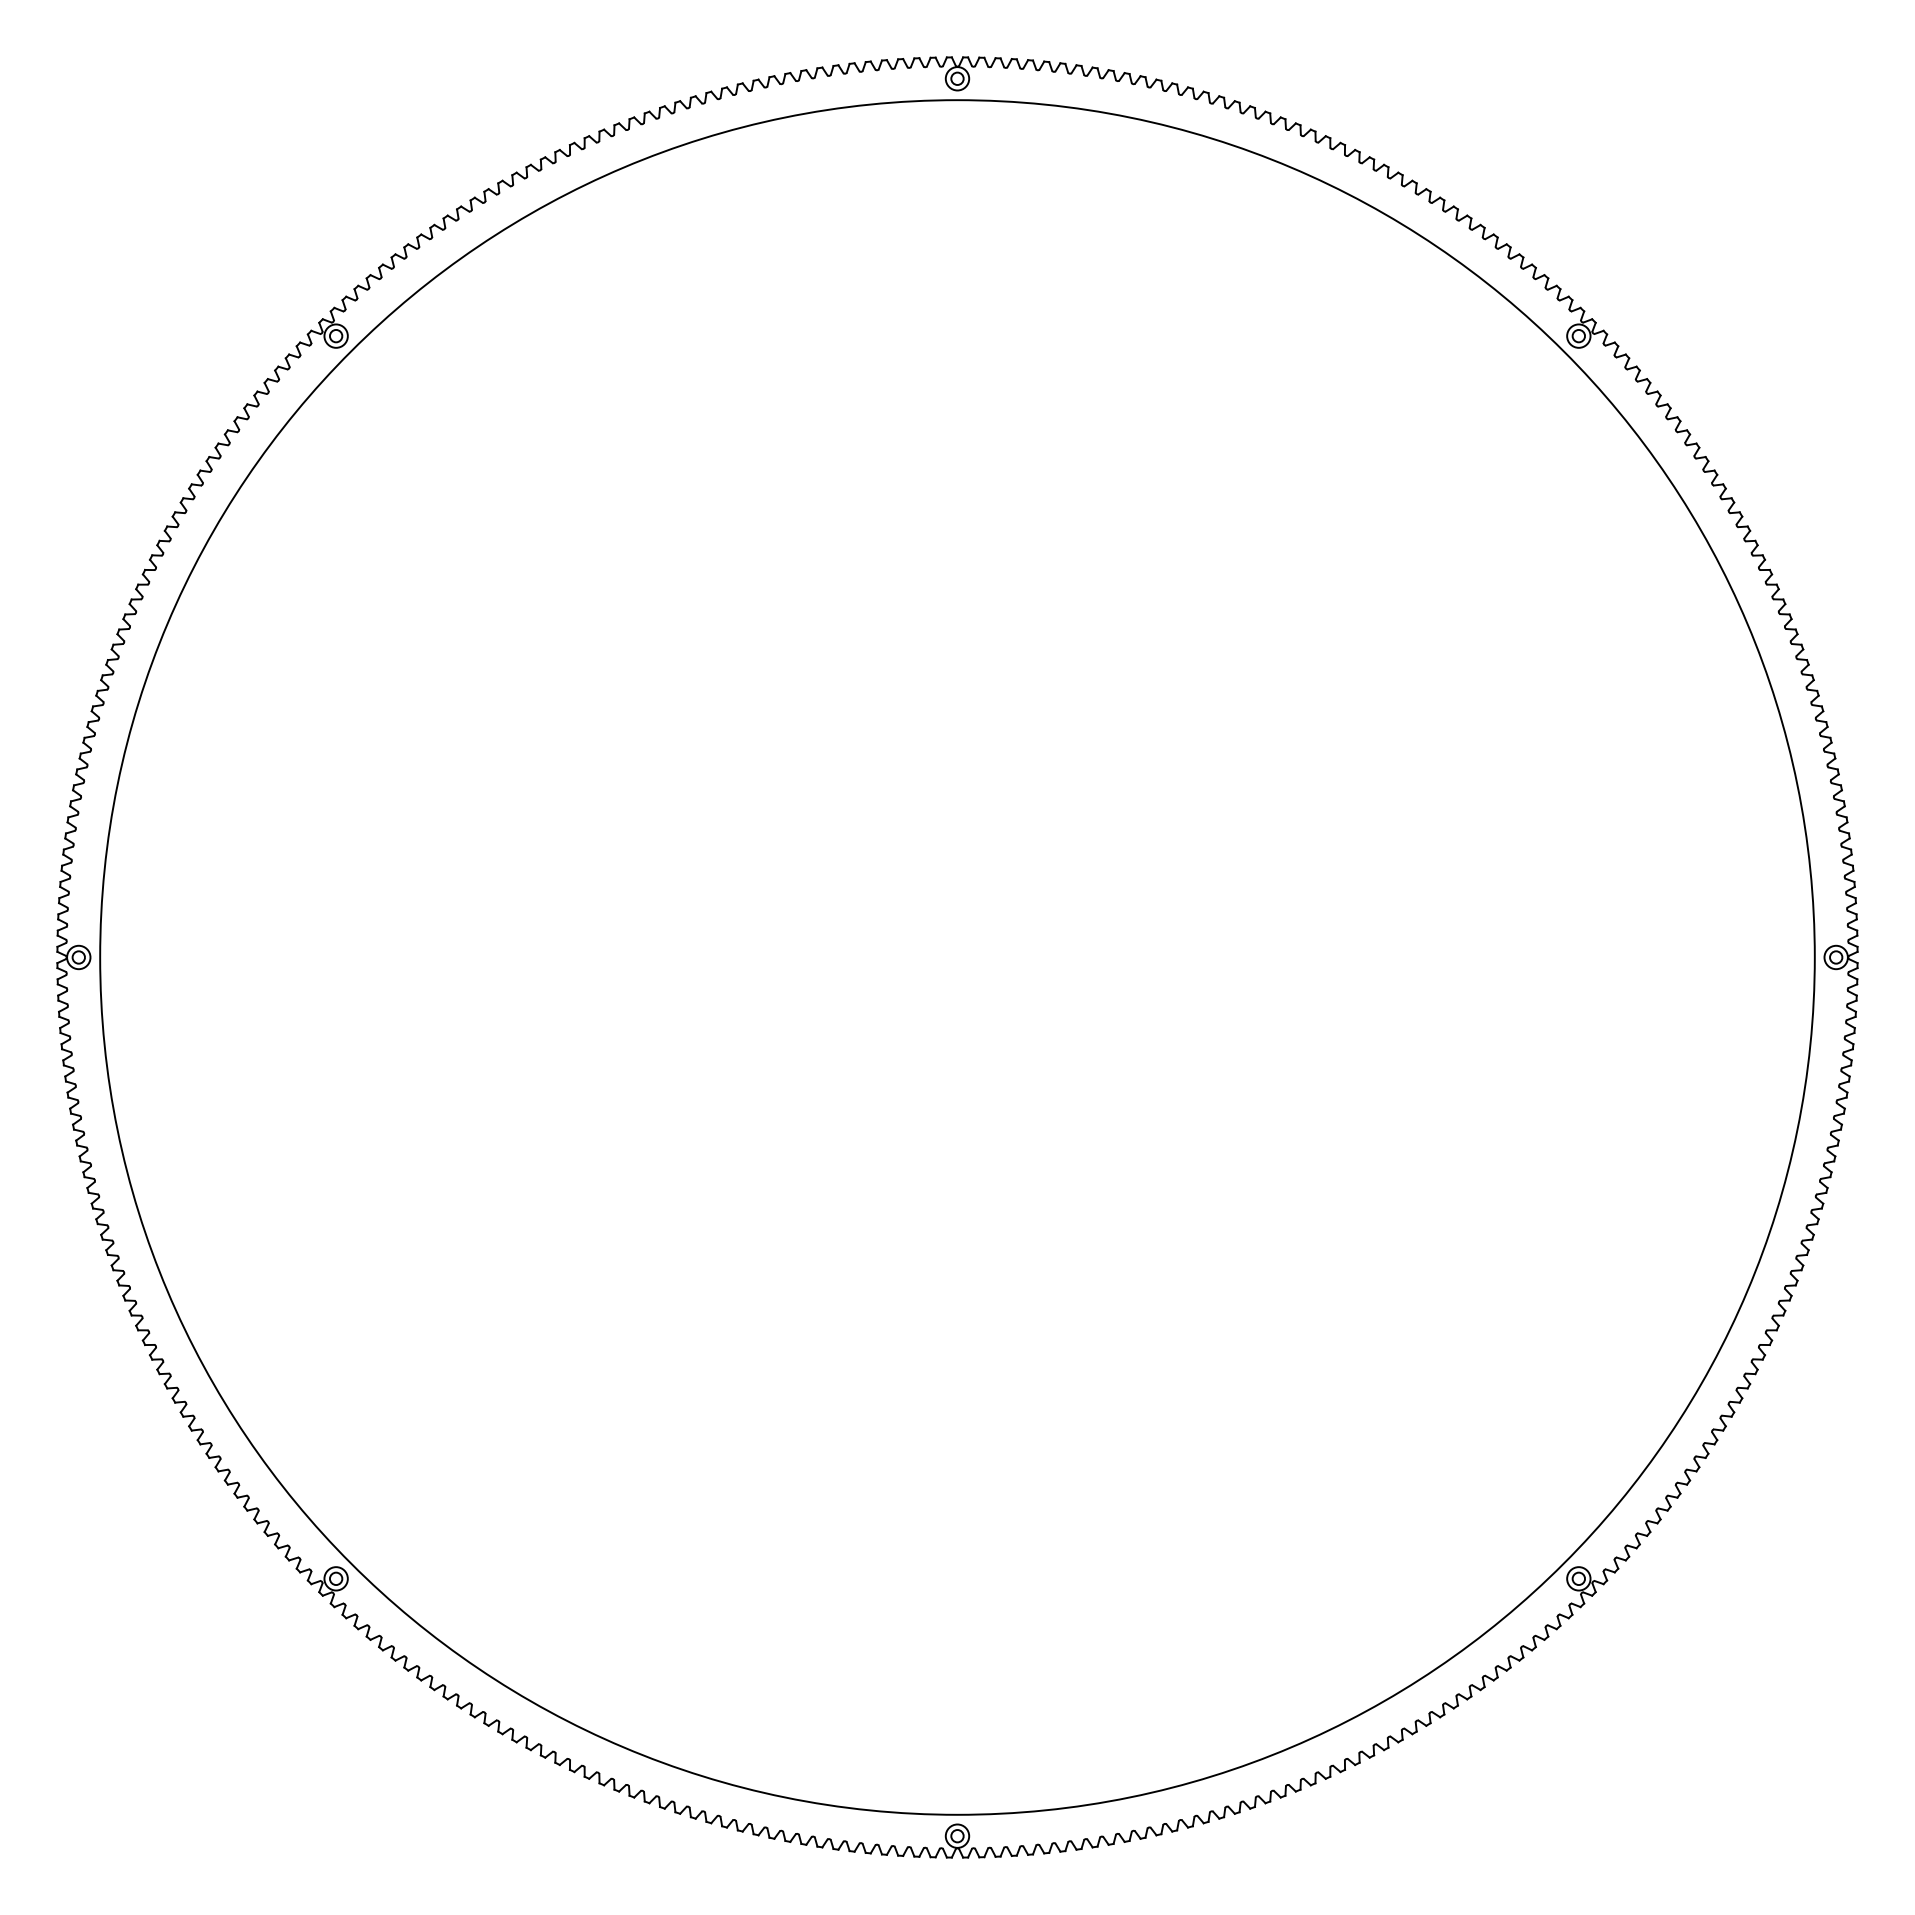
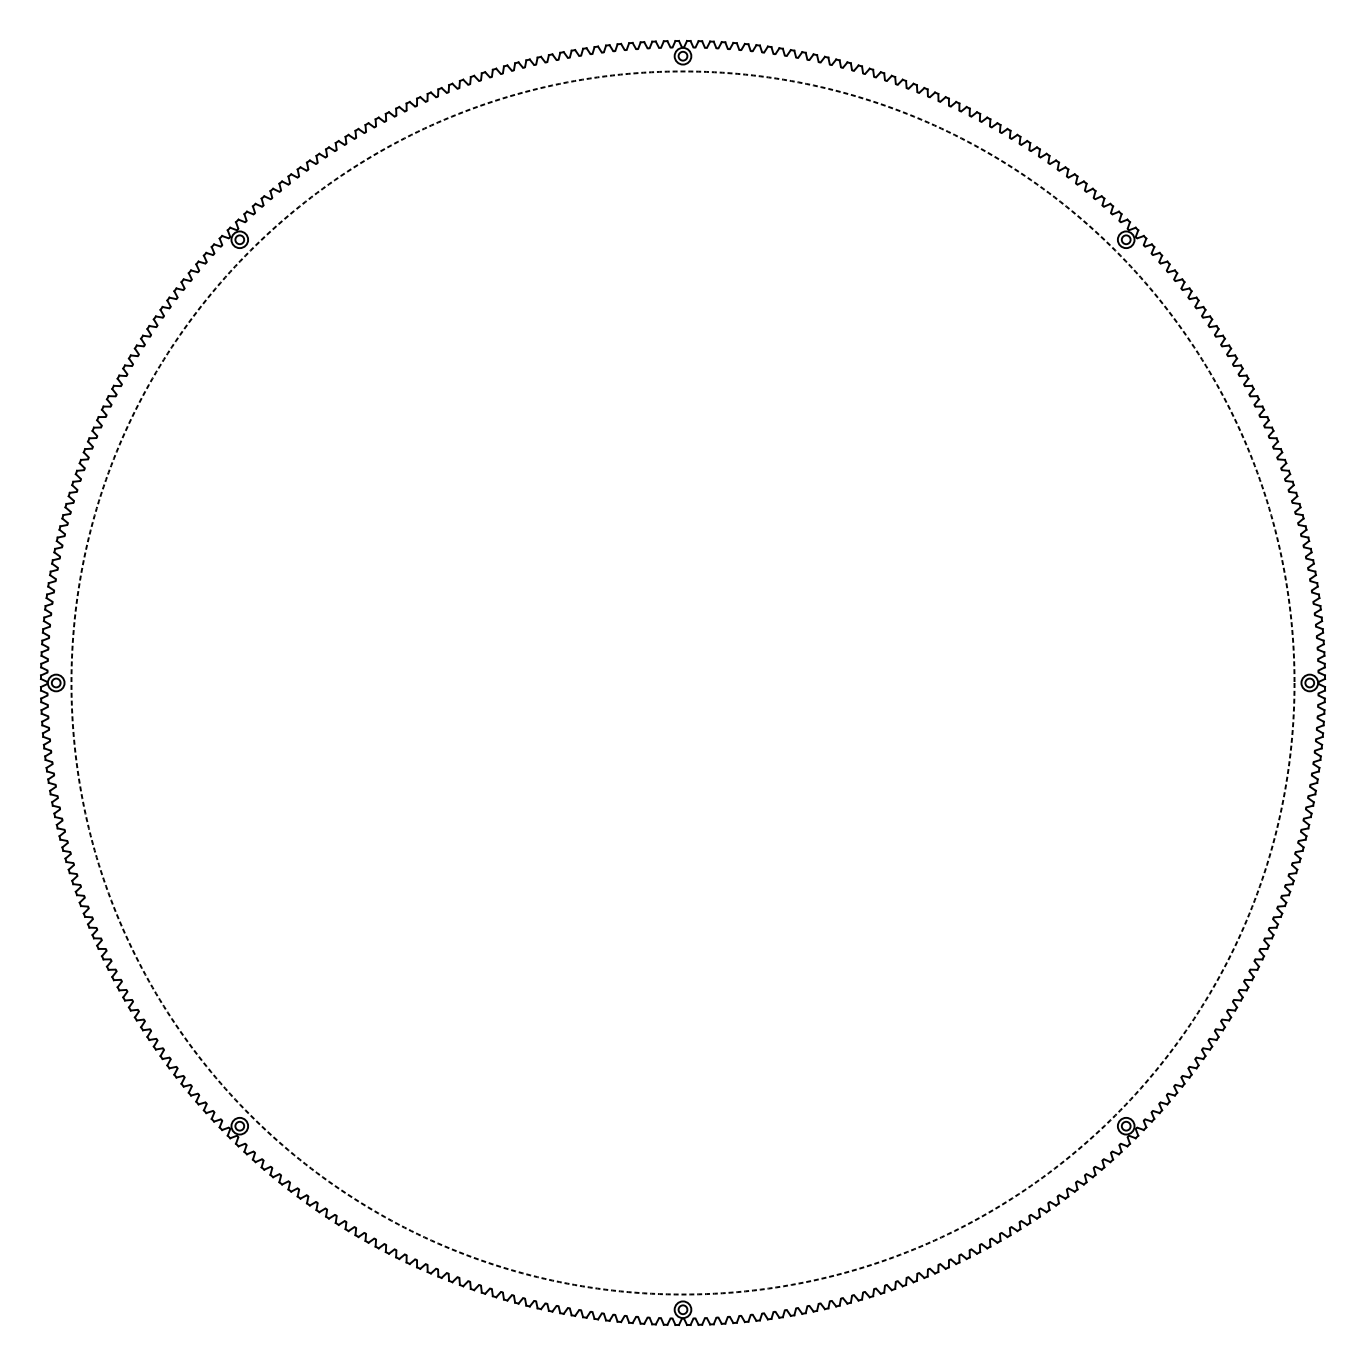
circle: (957, 957) -> (683, 683), solid -> dashed

